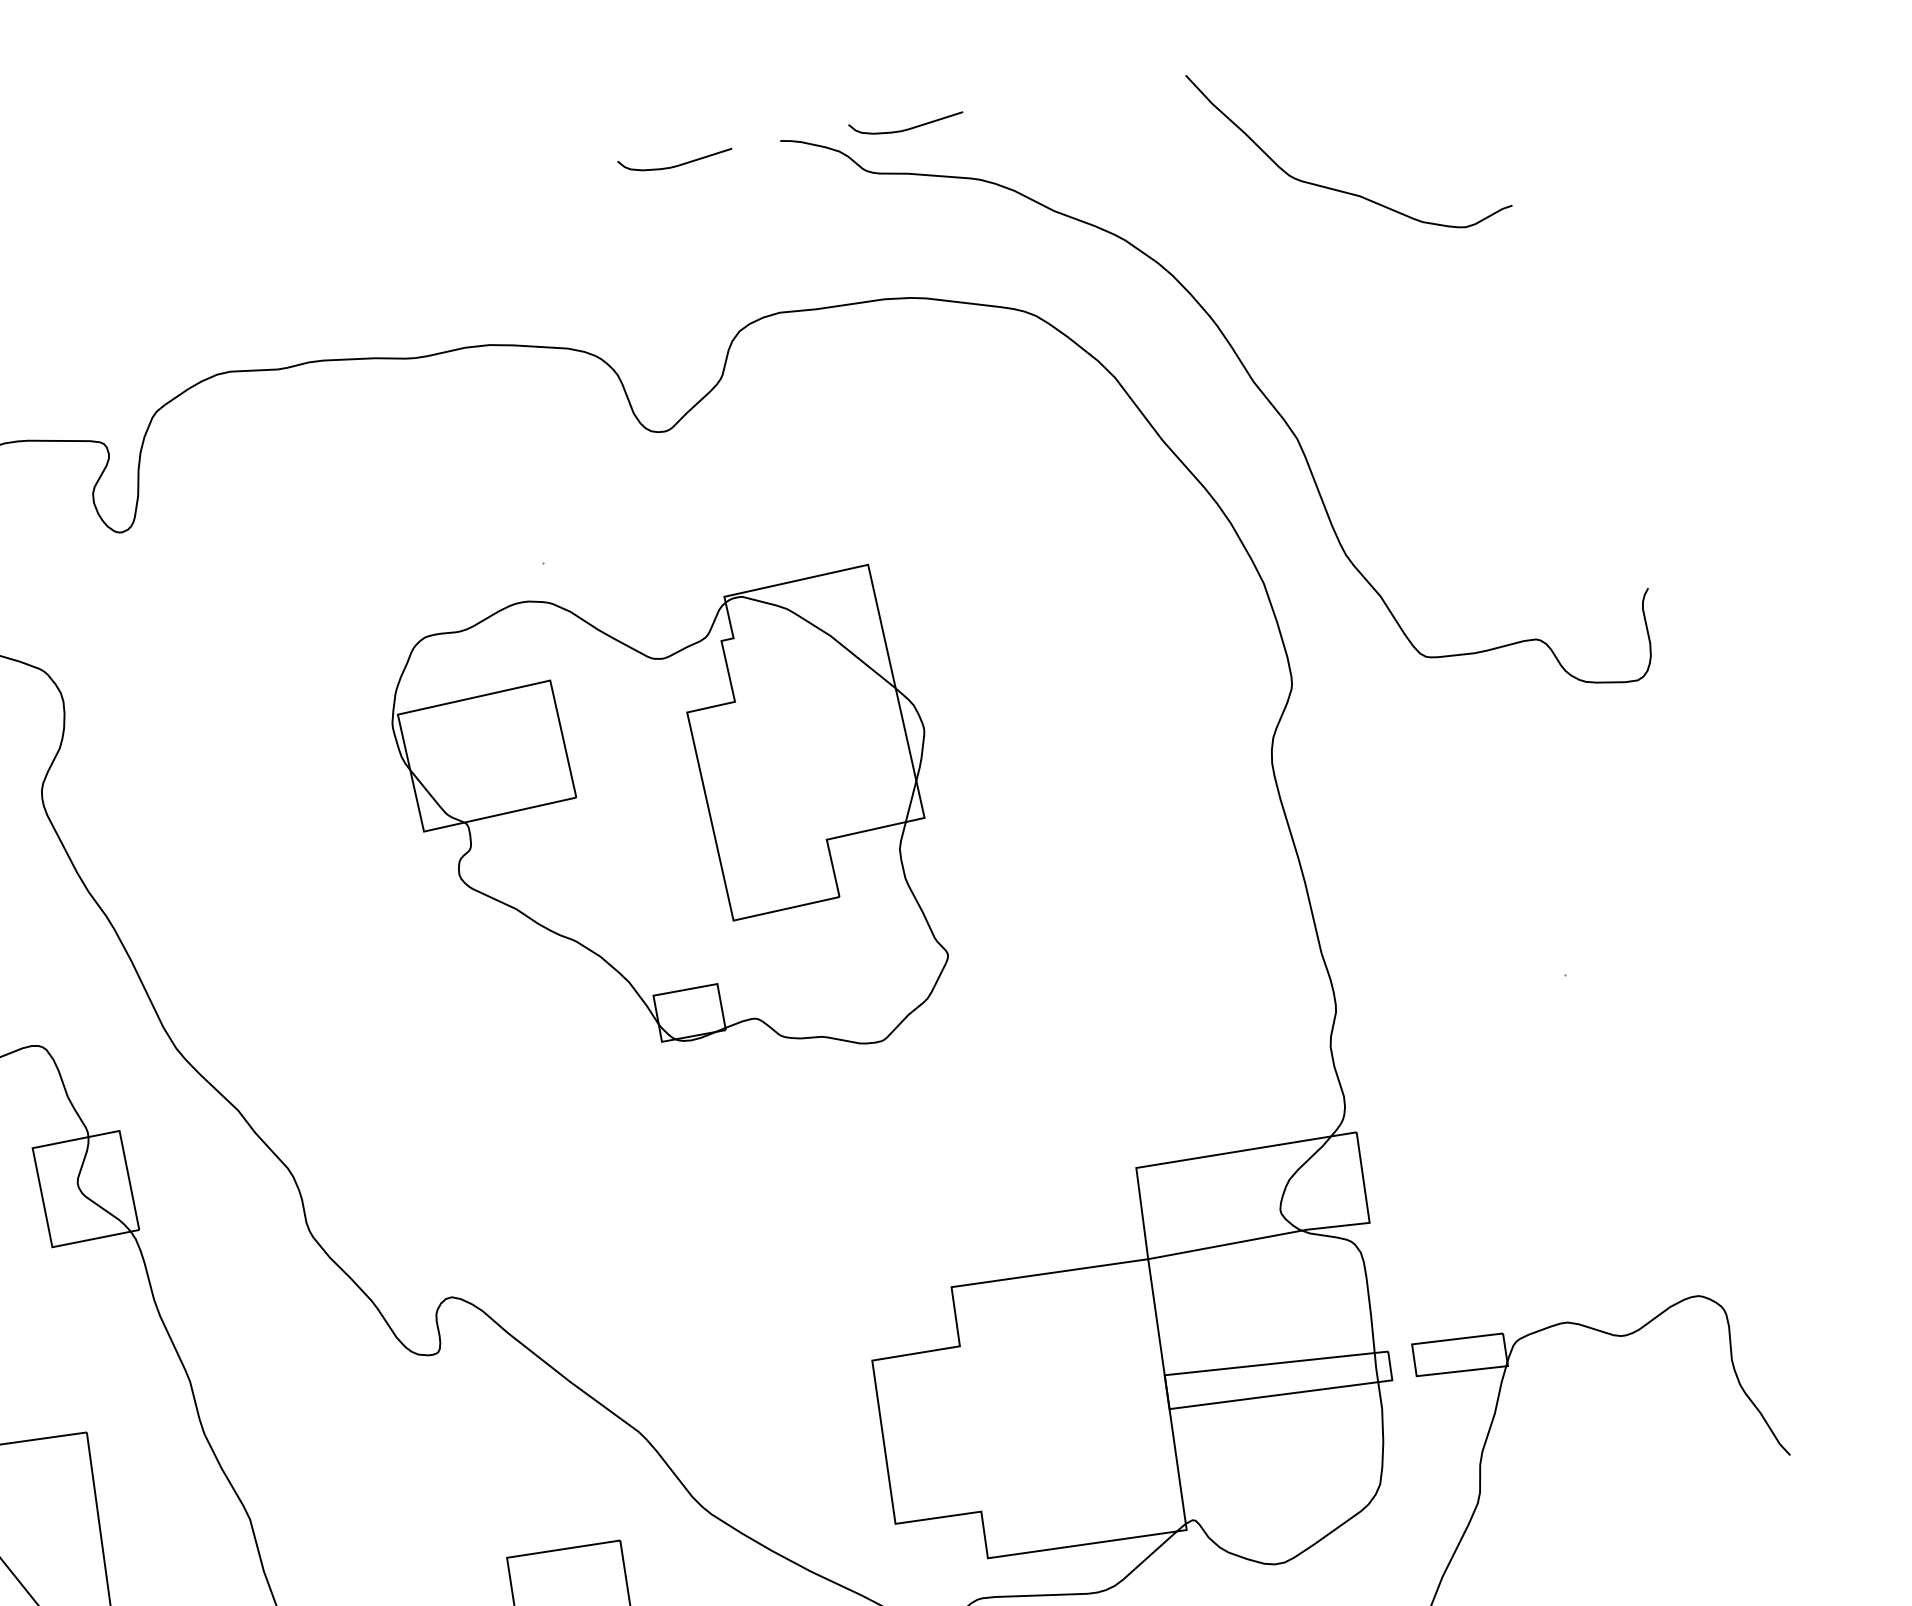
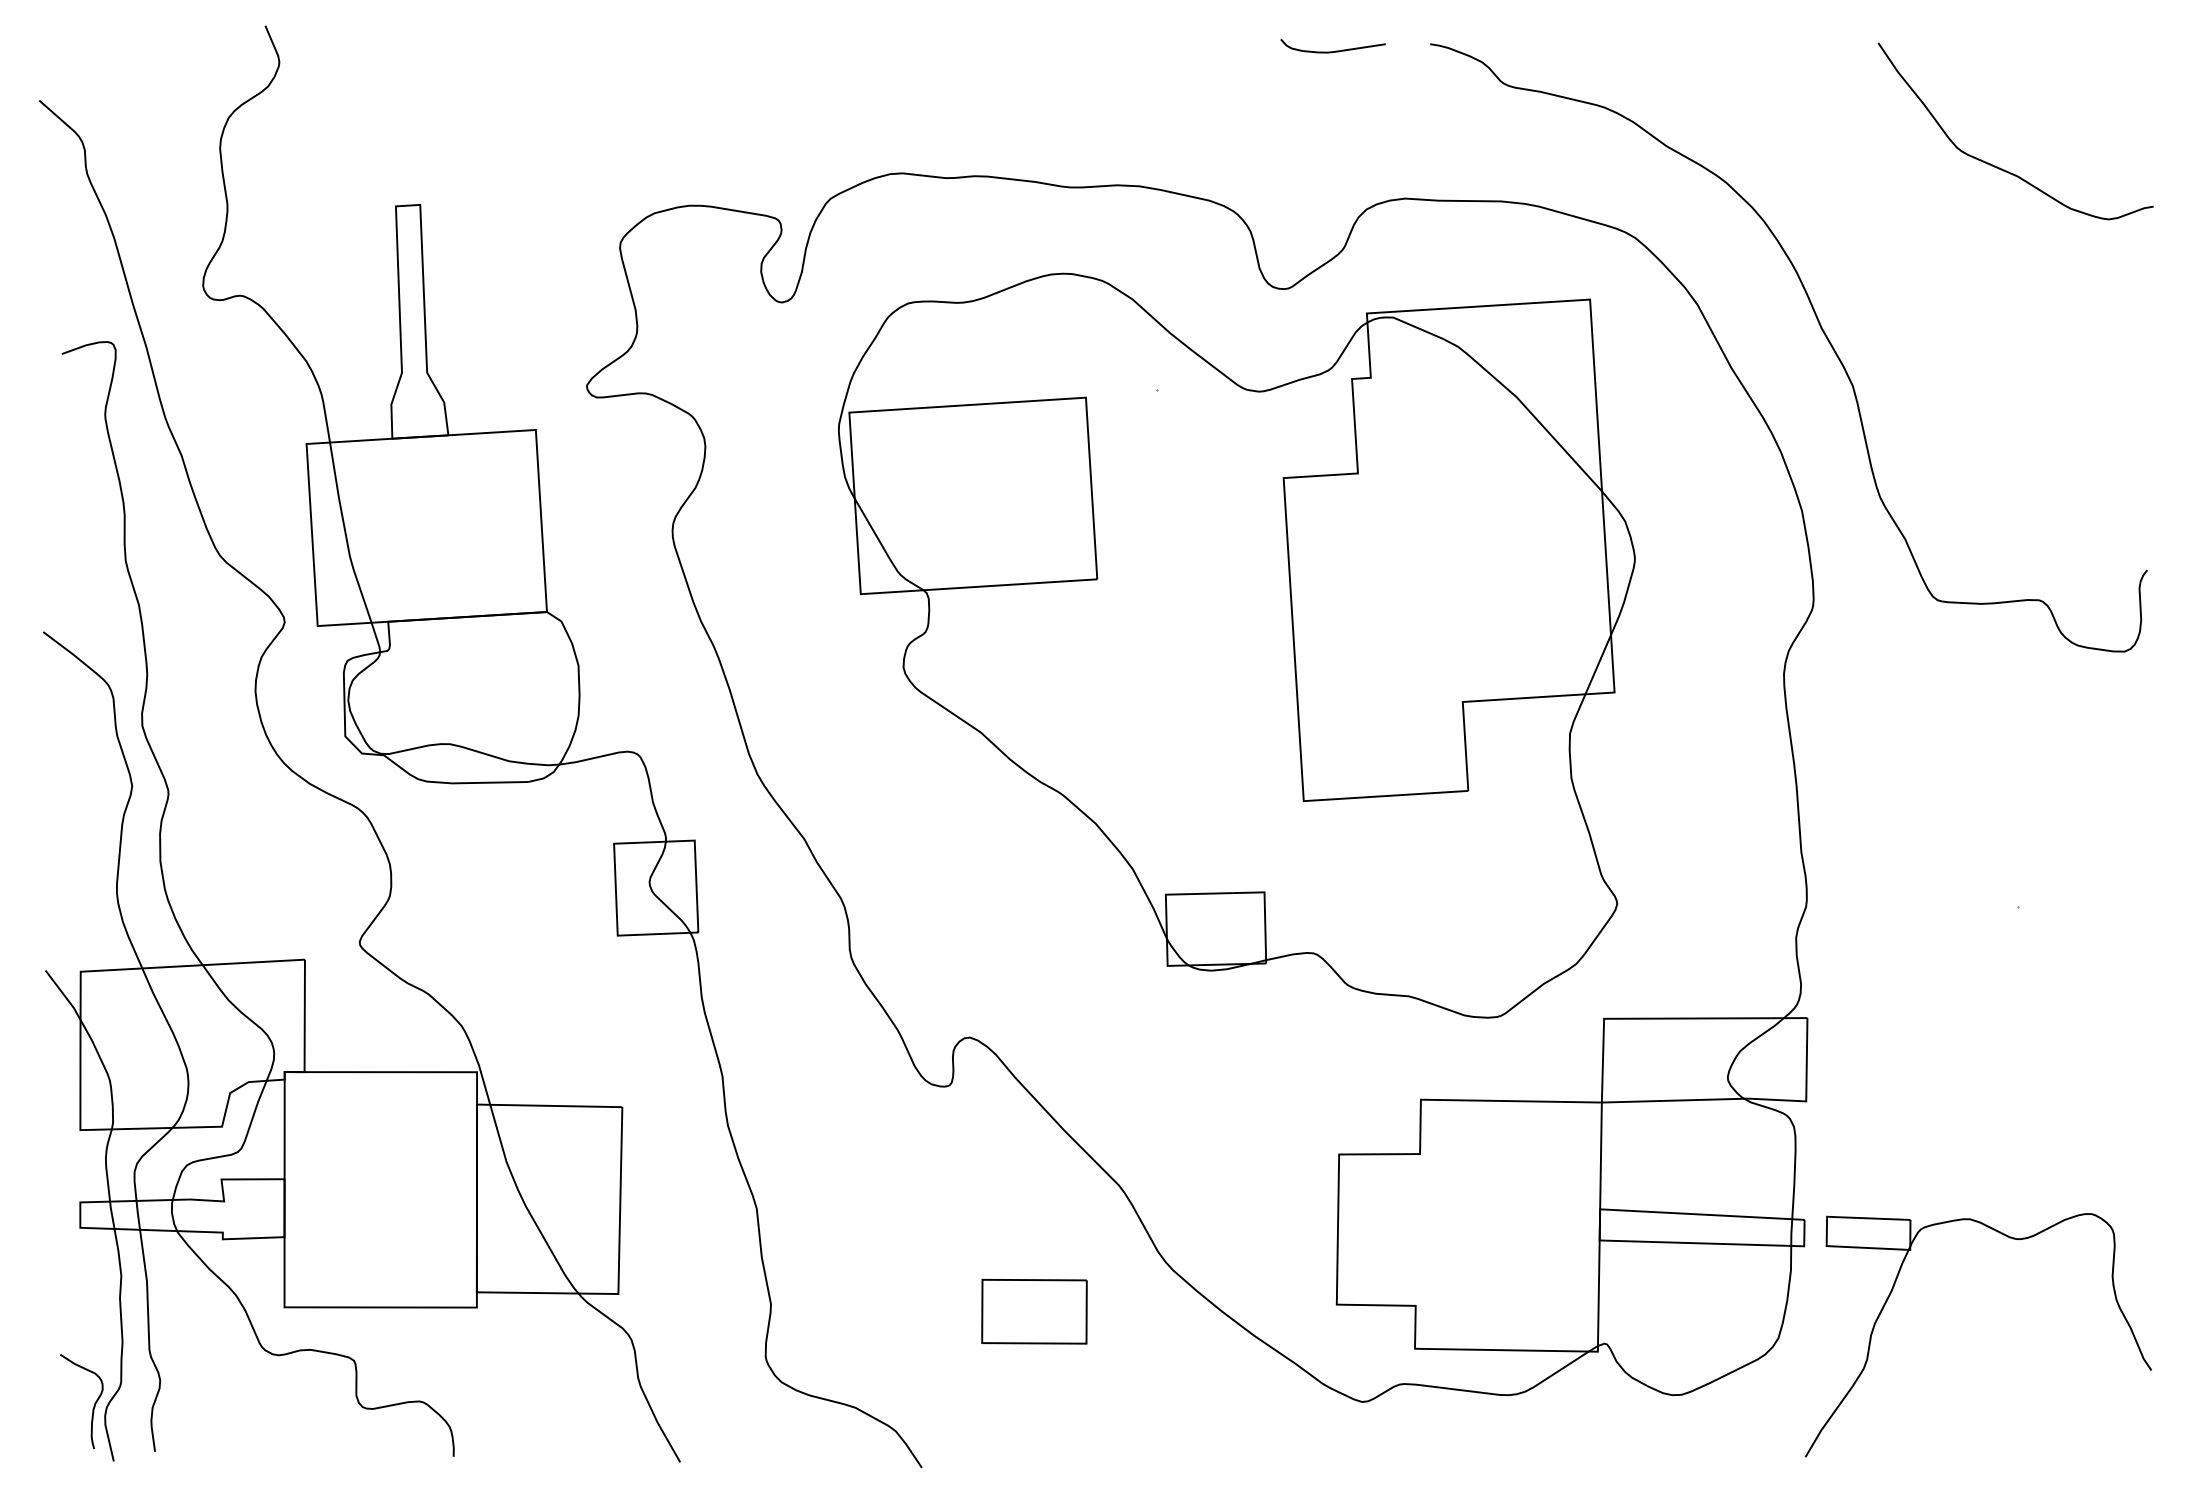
curve: (909, 127) -> (1548, 50), removed
curve: (1342, 190) -> (2002, 168), moved
part: (673, 826) -> (1236, 645), size x1.67

